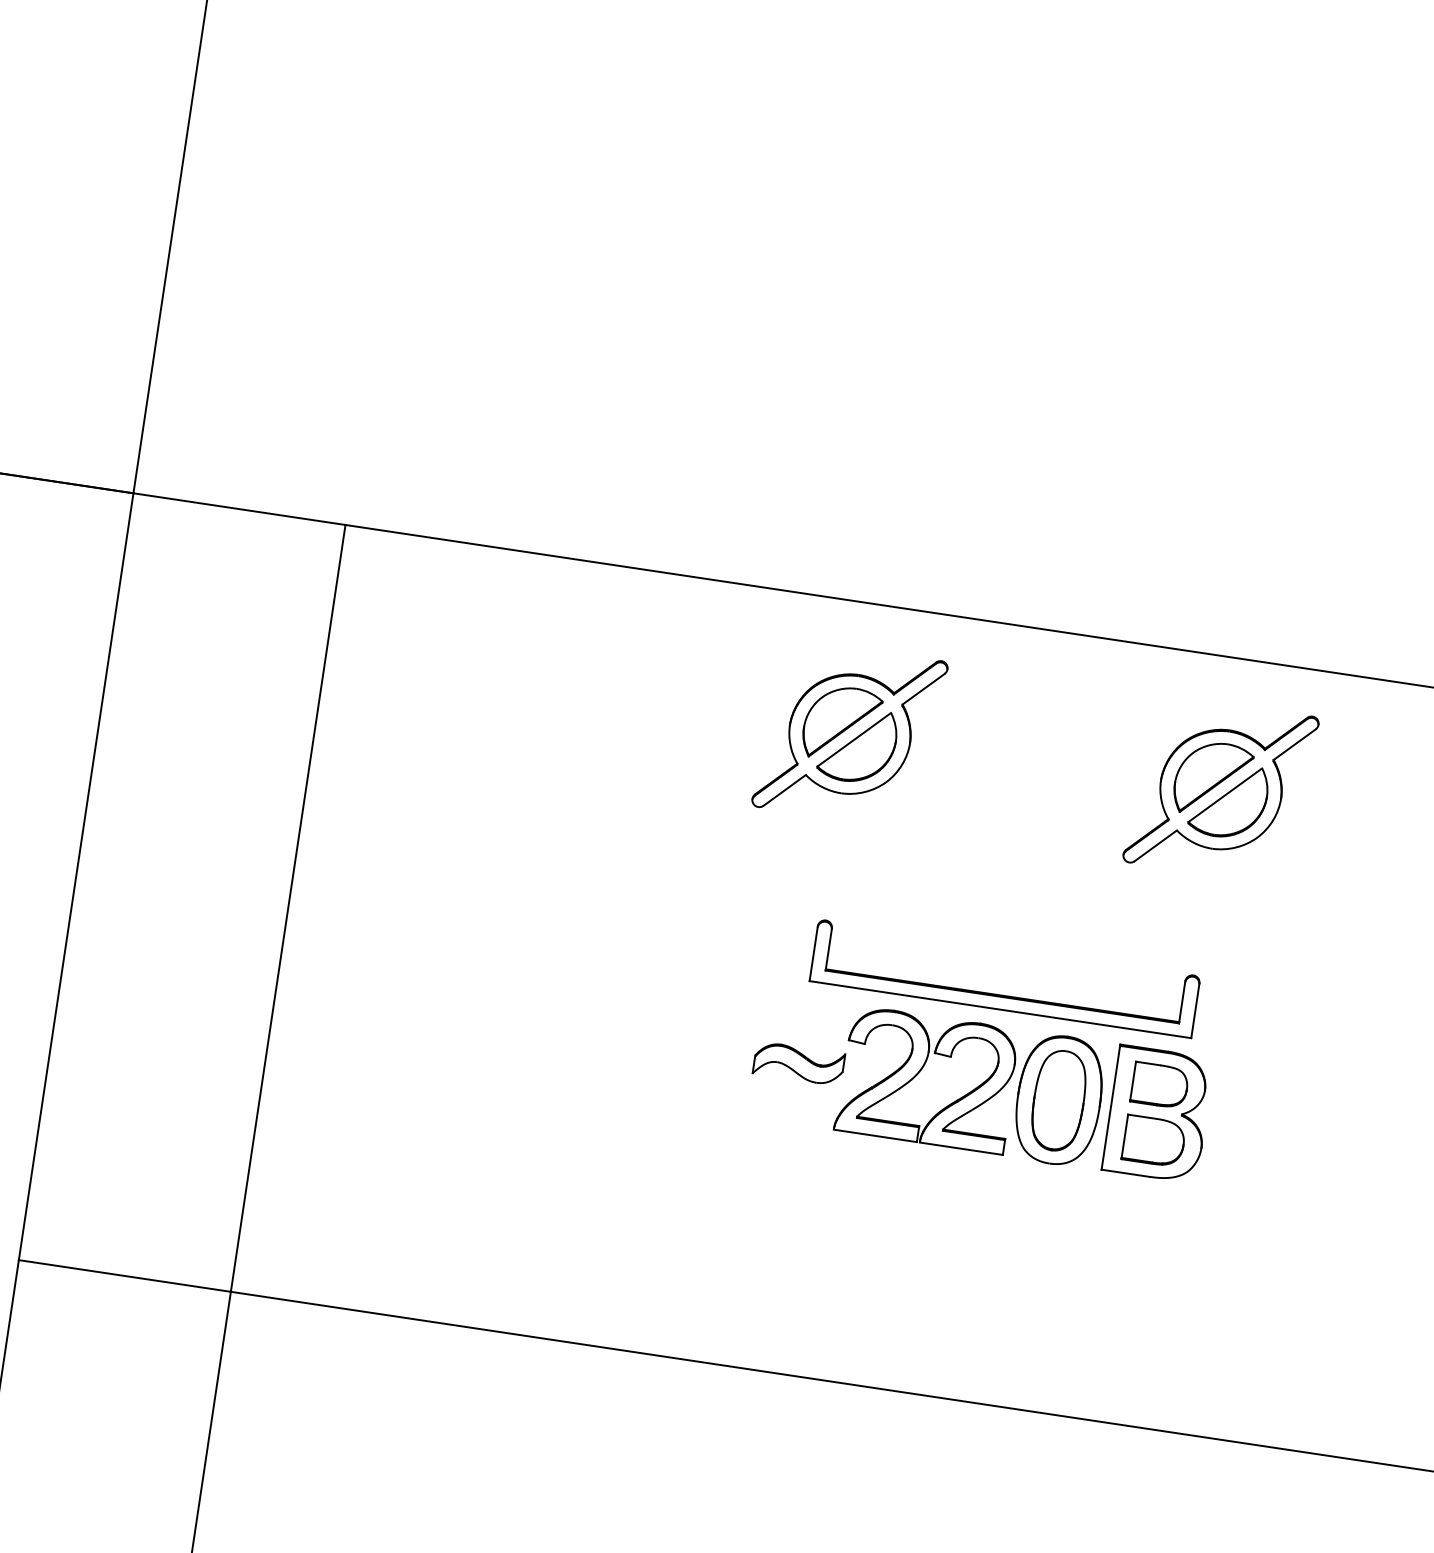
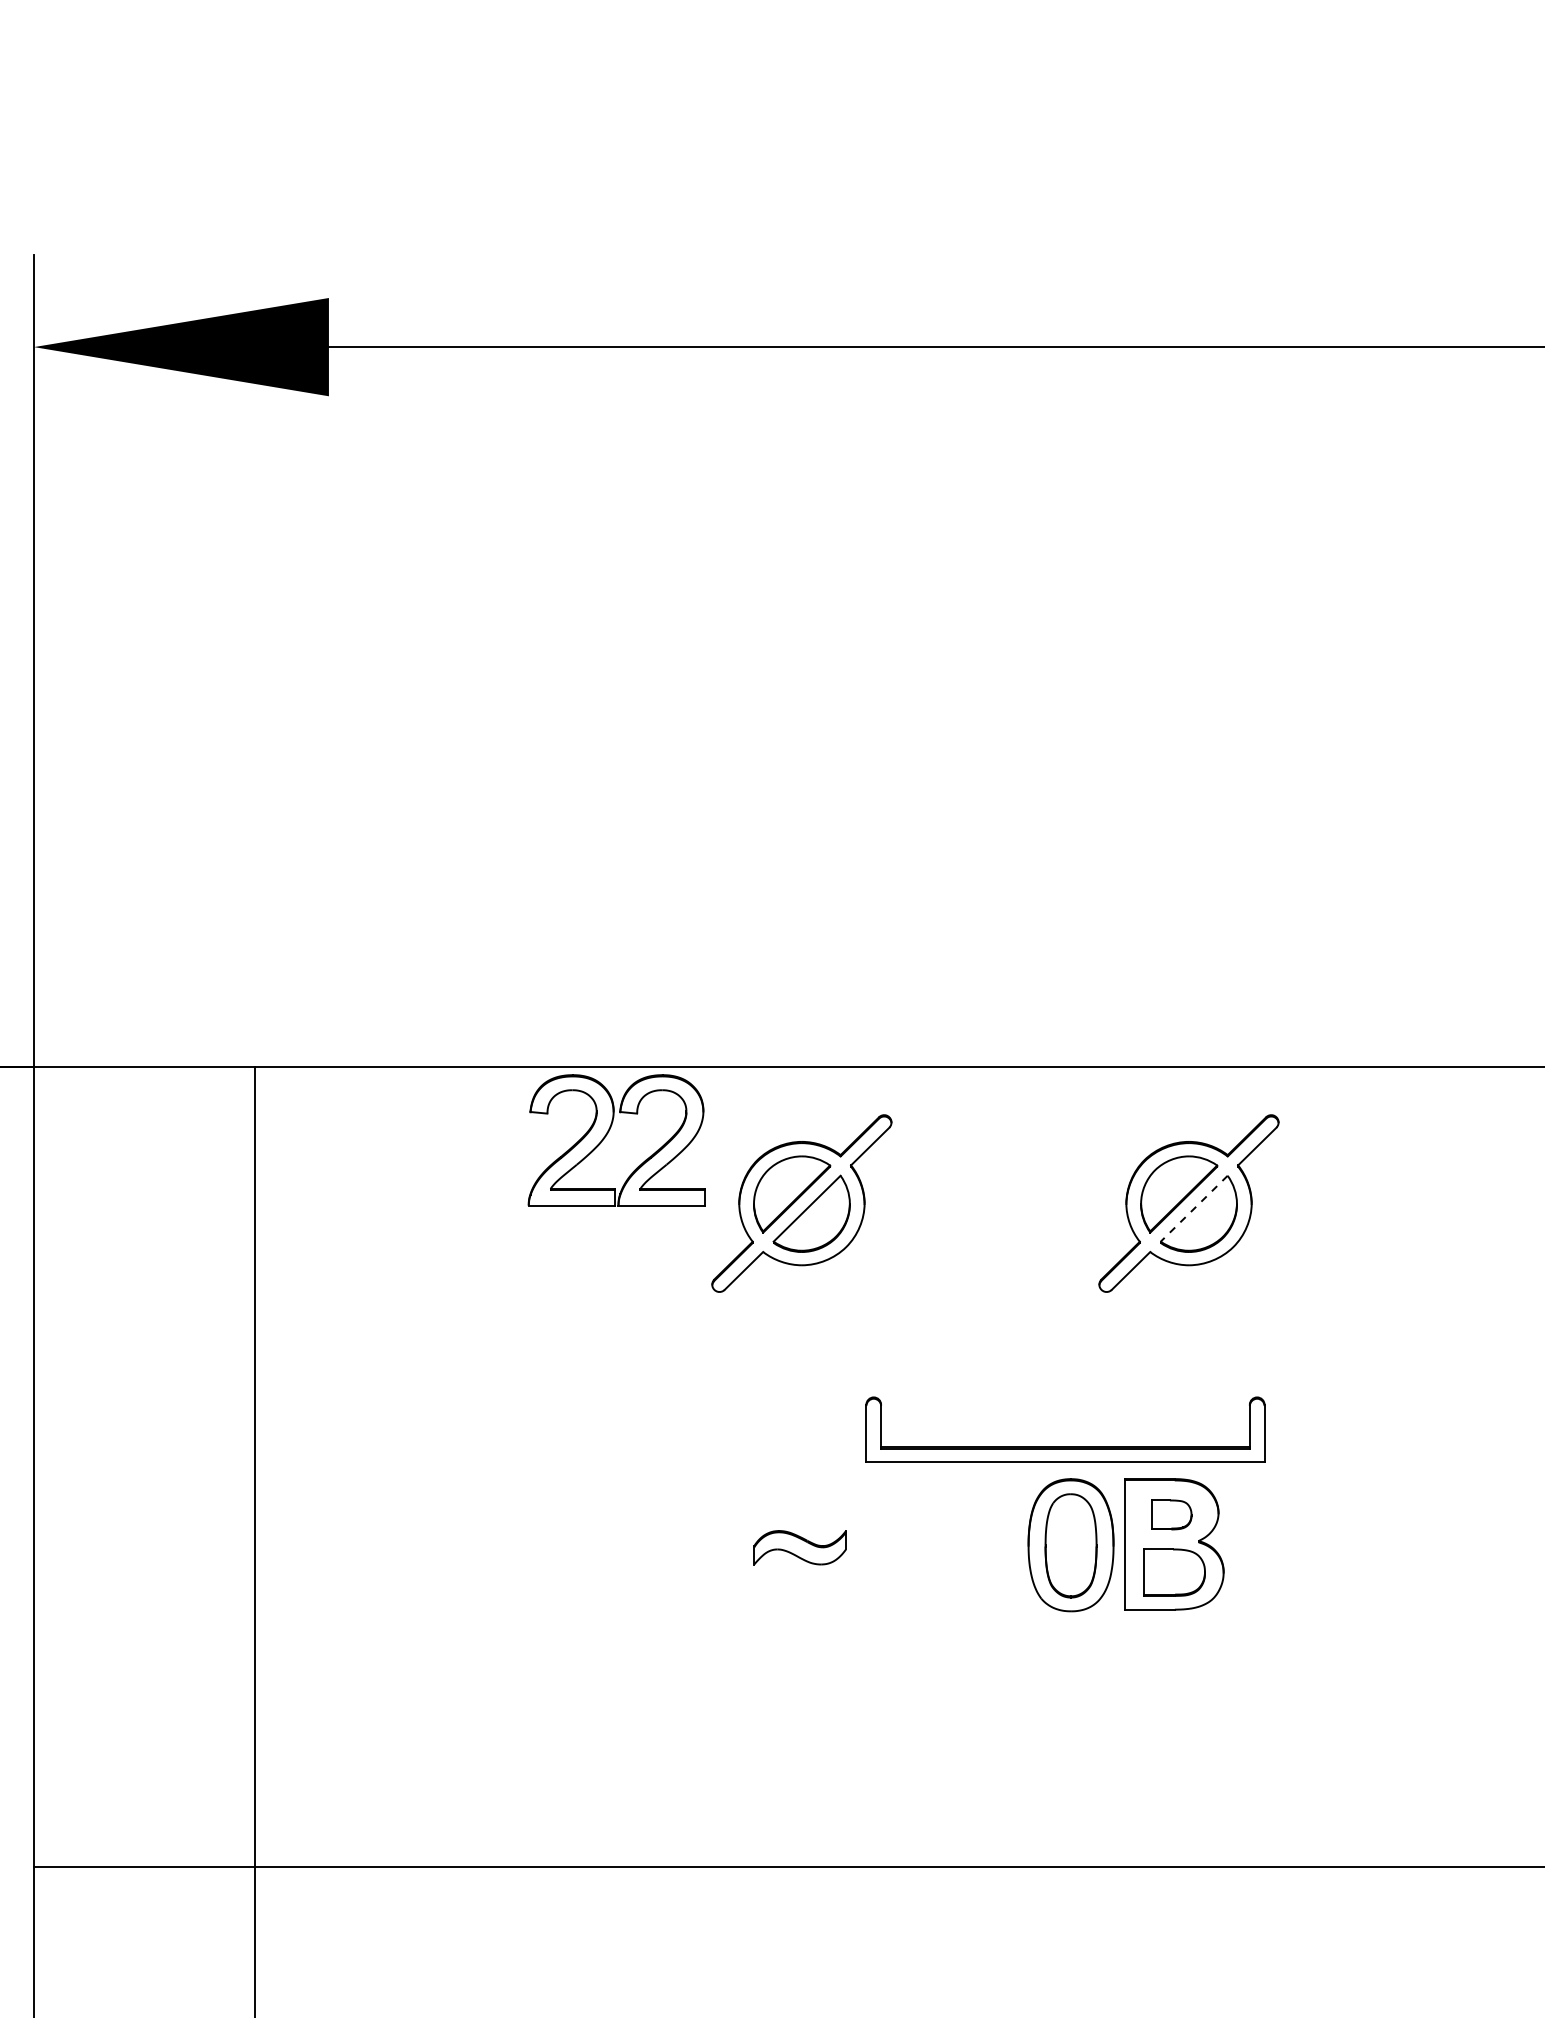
line: (1225, 795) -> (1194, 1208), solid -> dashed
part: (1002, 994) -> (1065, 1446), moved
part: (920, 1071) -> (608, 1133), moved
part: (1159, 1085) -> (1171, 1514), size x0.7

